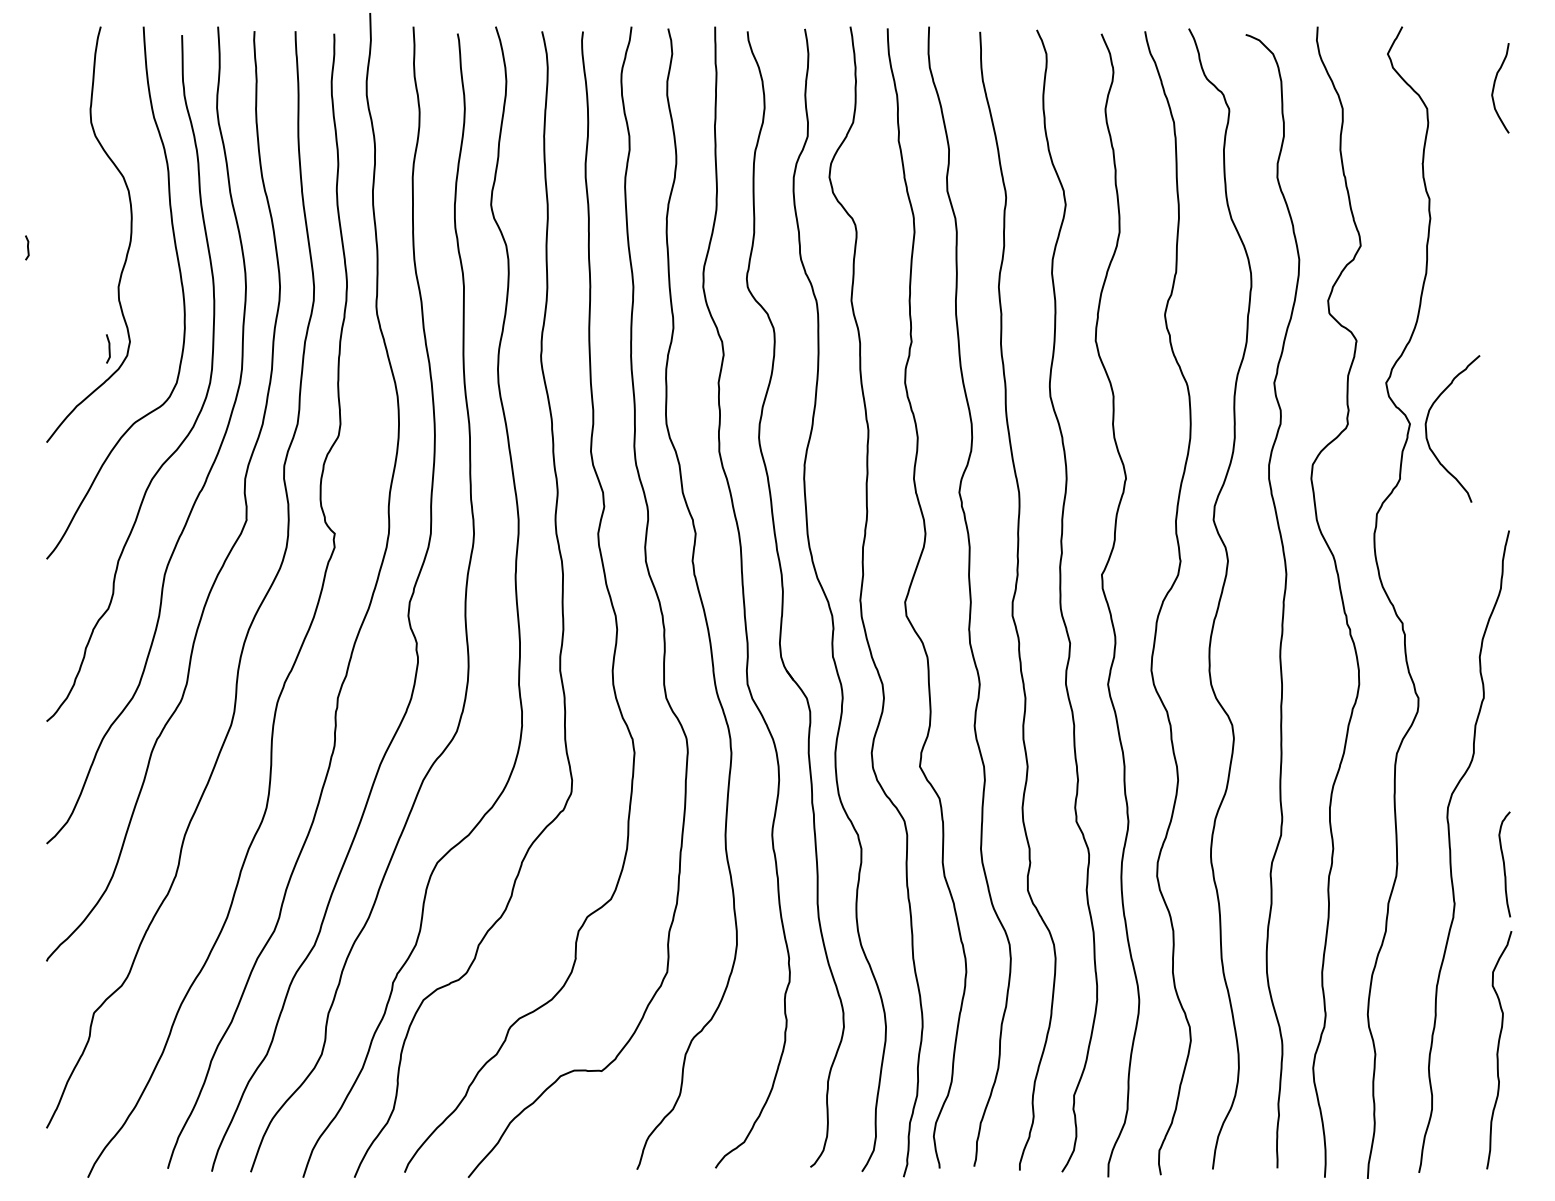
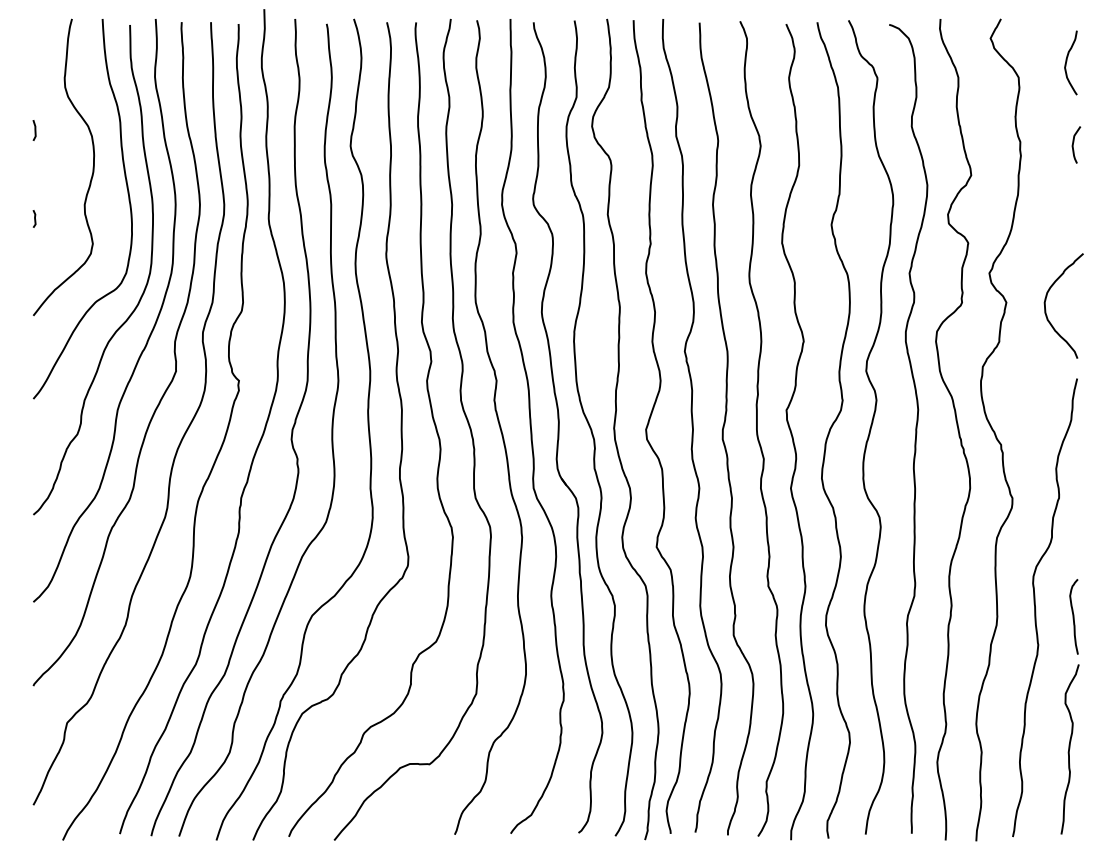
curve: (1504, 201) -> (1073, 143), added
line: (27, 247) -> (34, 218), moved
curve: (108, 348) -> (34, 130), moved
curve: (1427, 432) -> (1046, 308), moved

